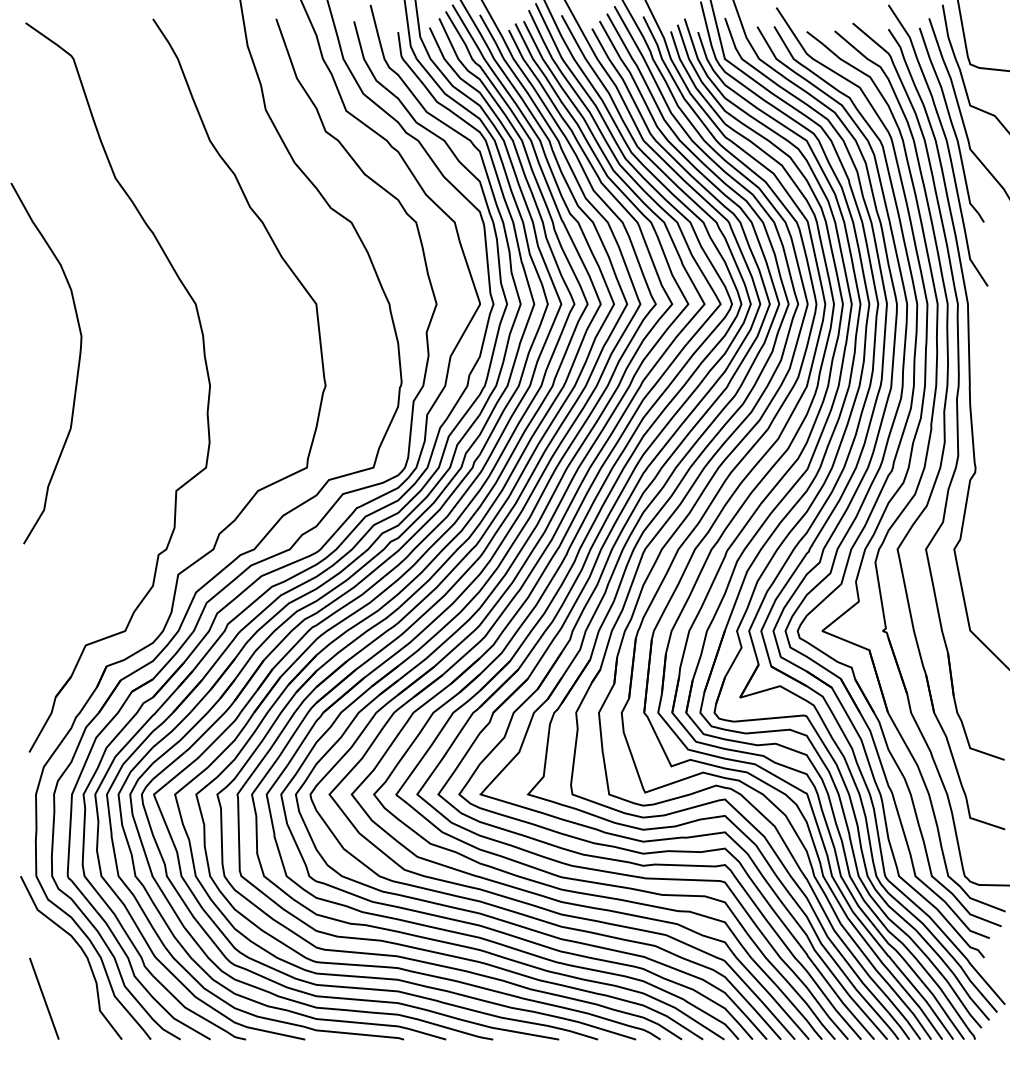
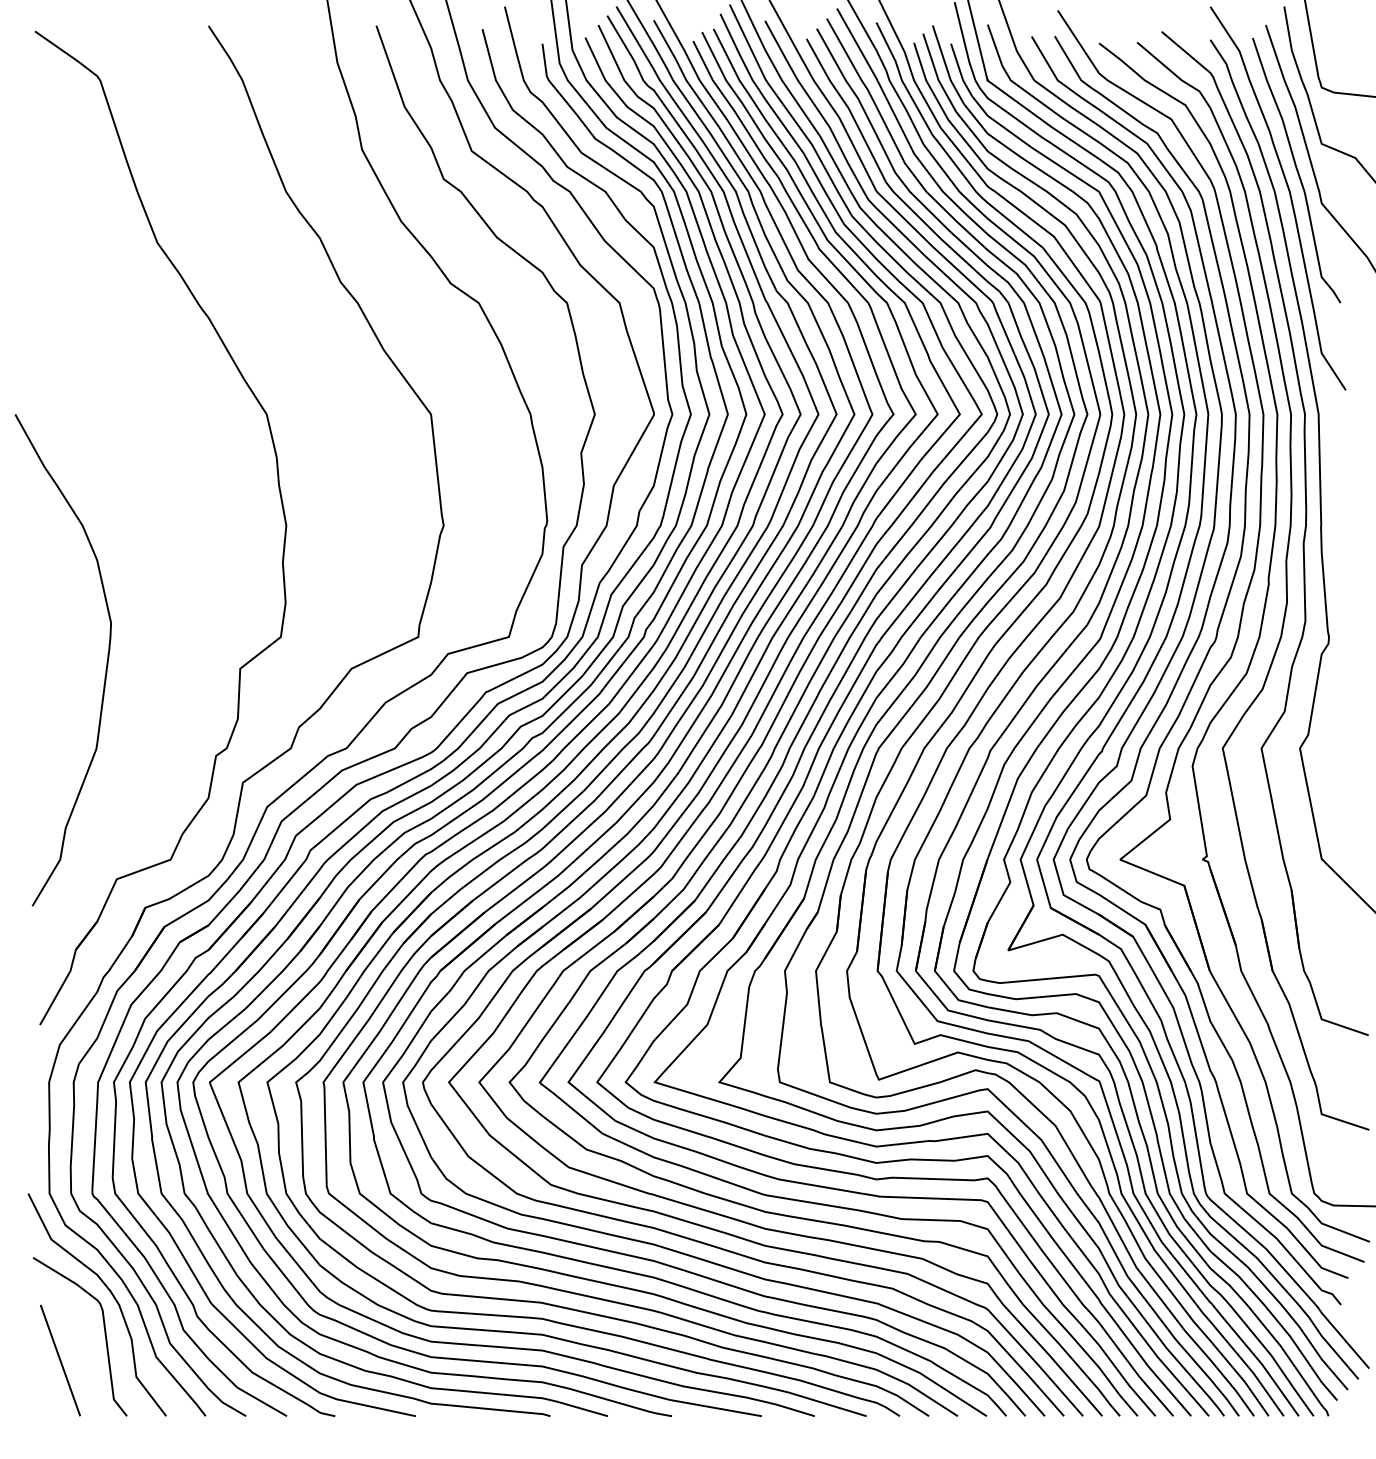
curve: (77, 370) -> (105, 669), moved
curve: (76, 980) -> (104, 1335), added

